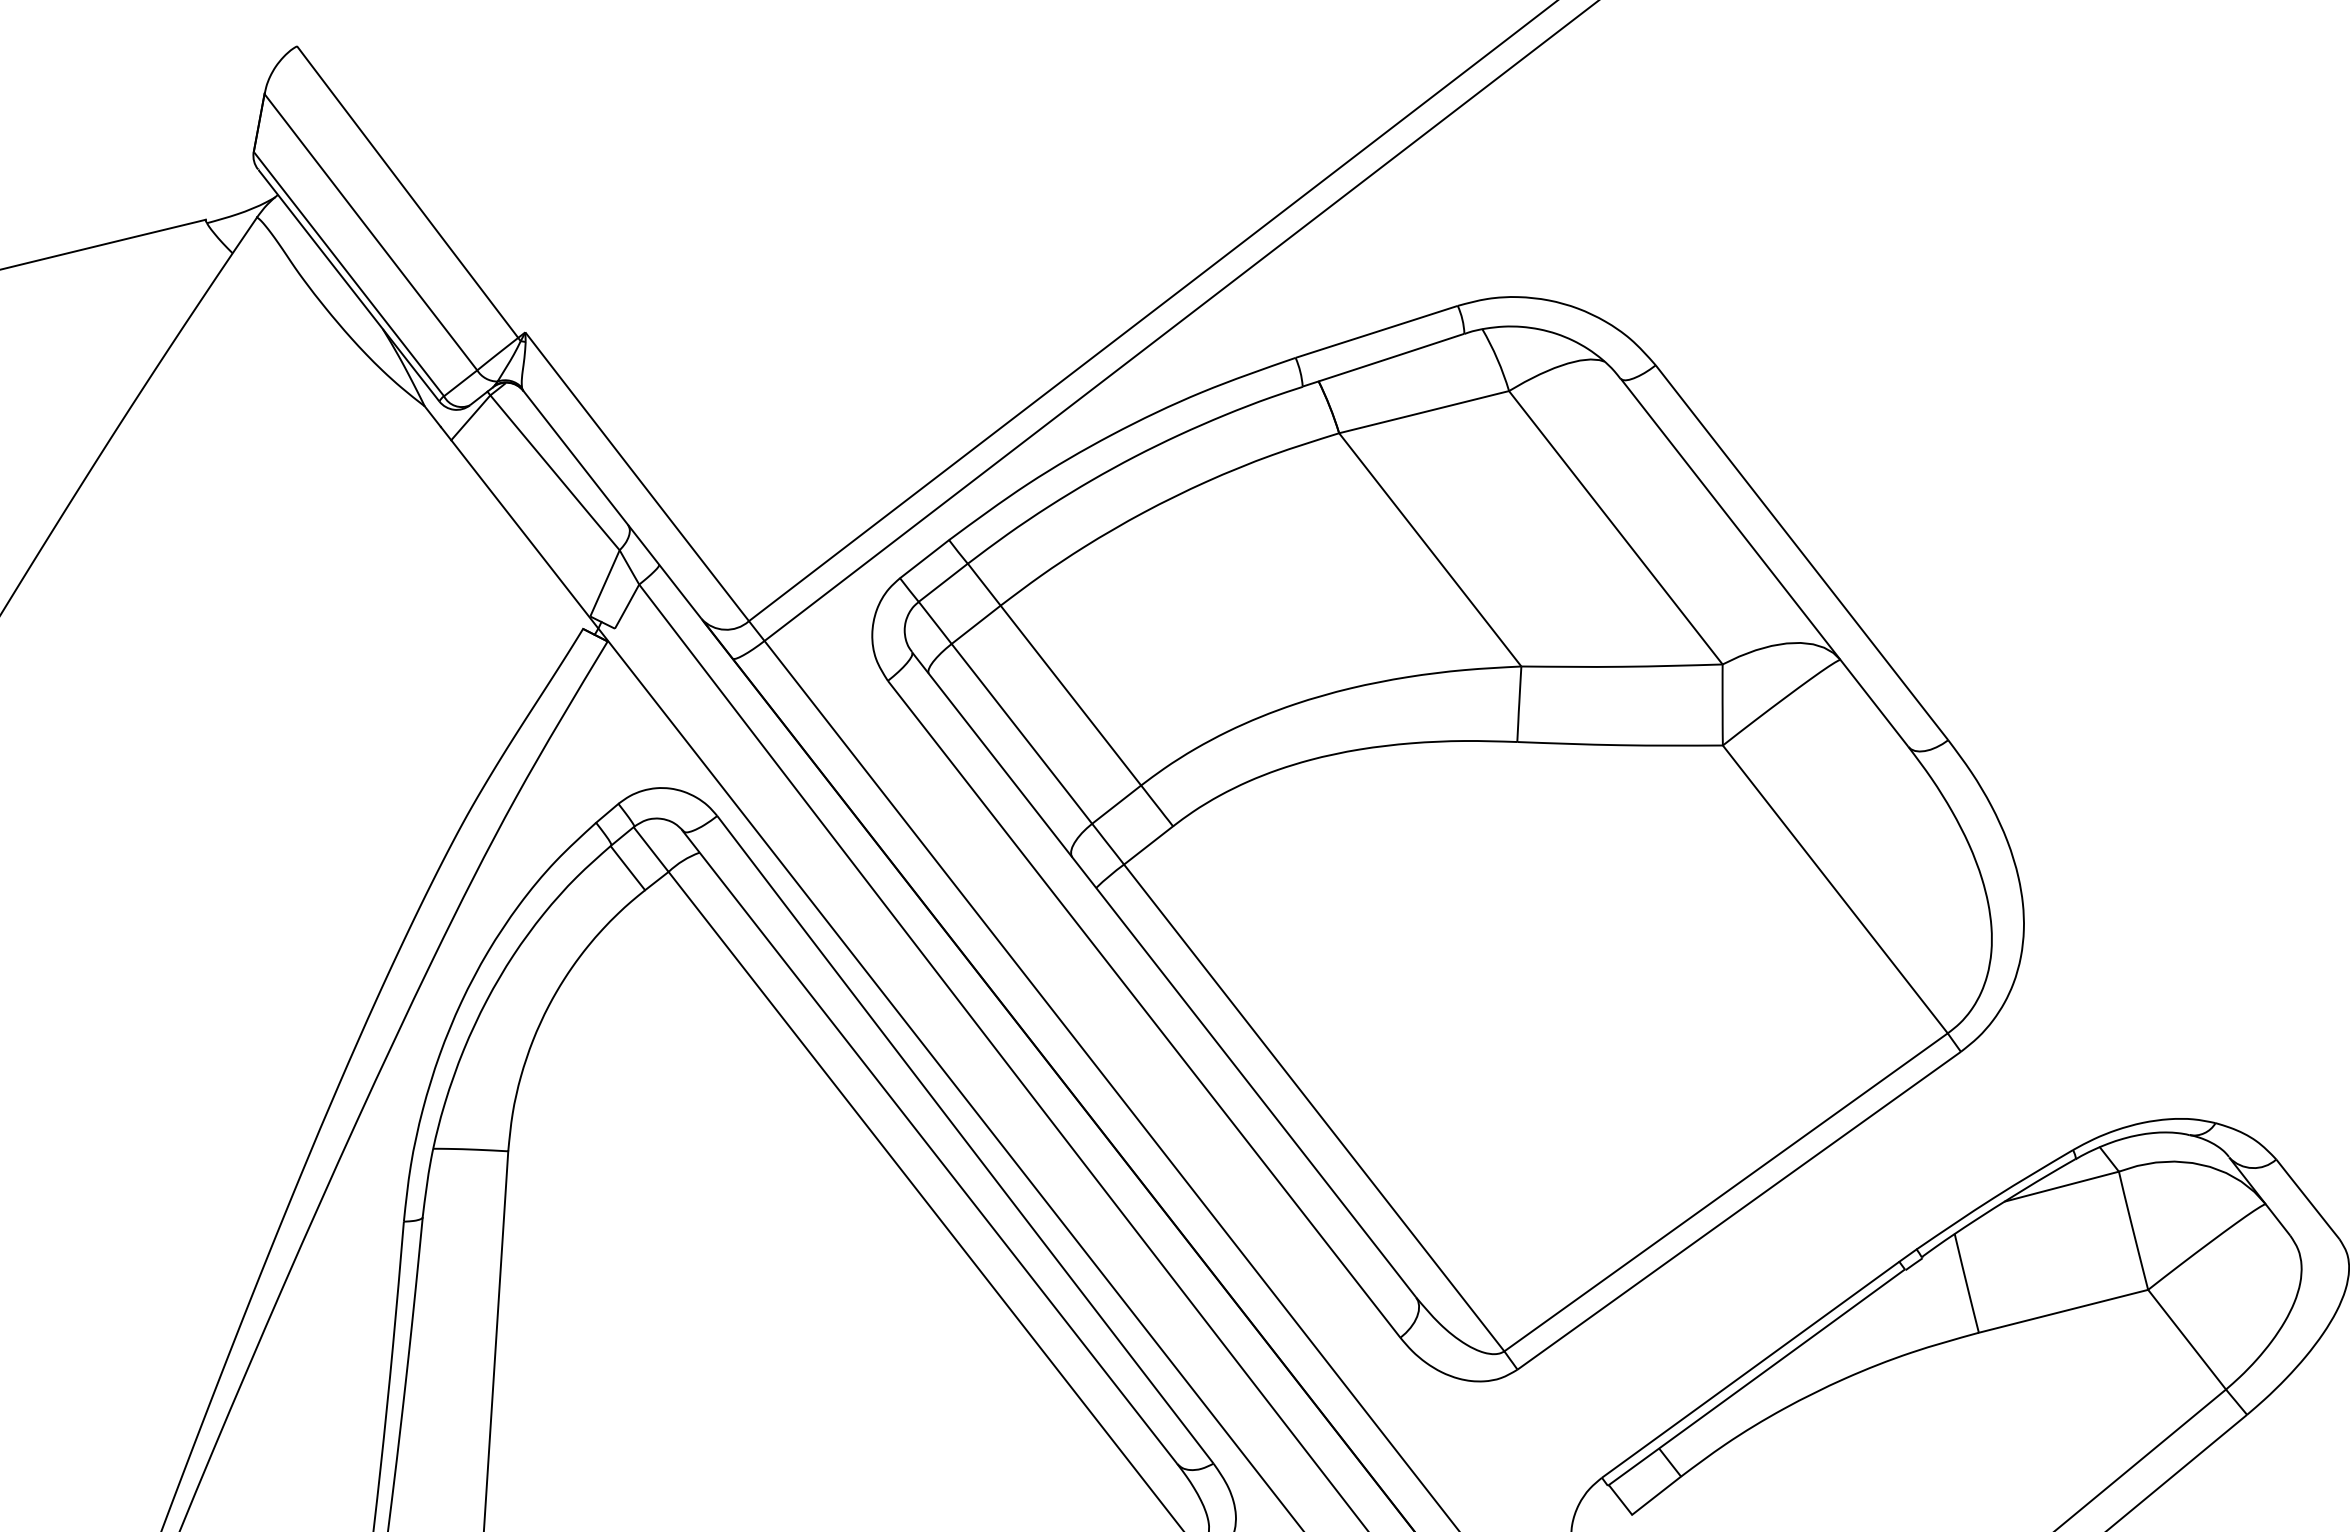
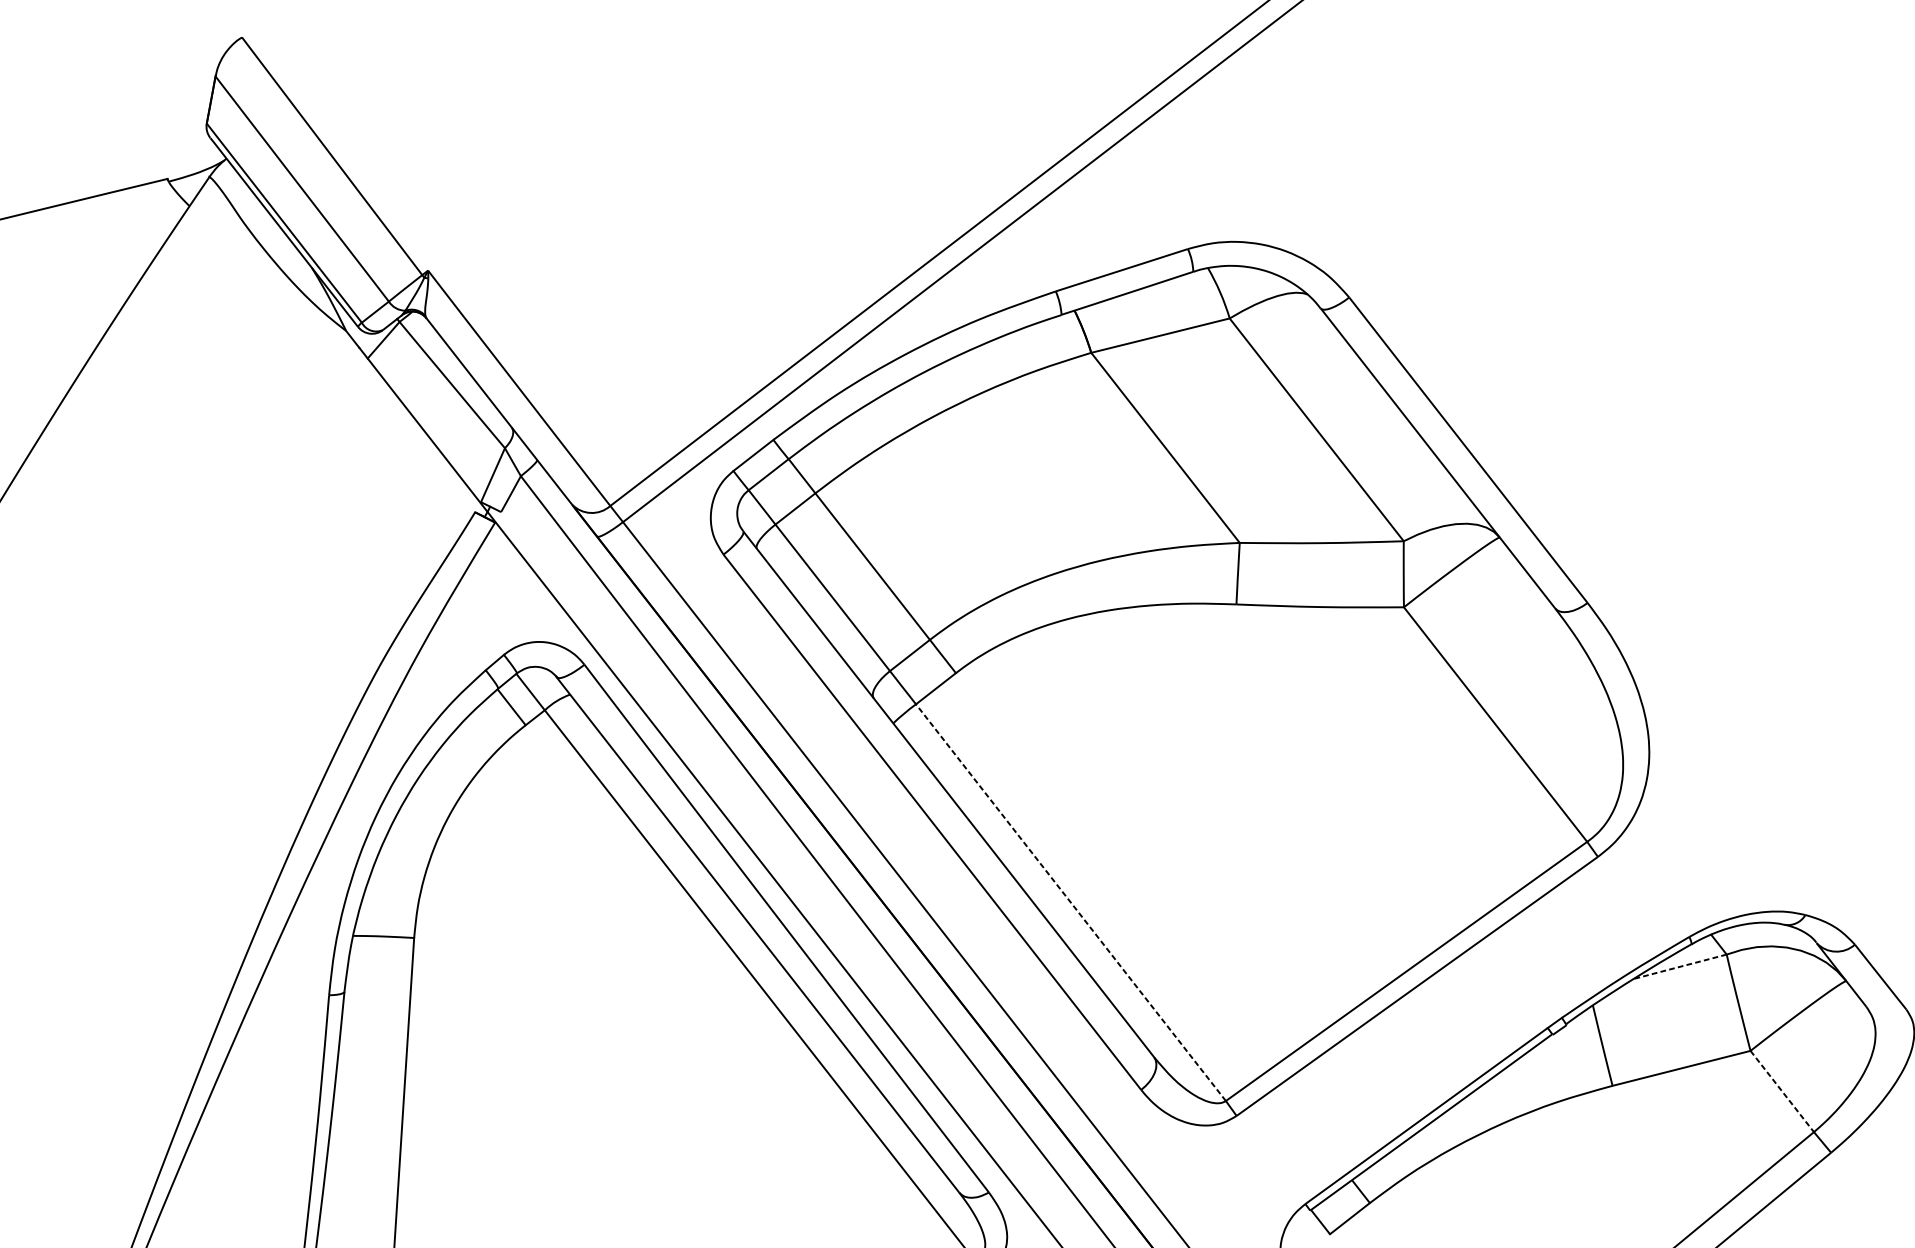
line: (1314, 1107) -> (1071, 902), solid -> dashed
line: (2061, 1186) -> (1679, 966), solid -> dashed
line: (2187, 1340) -> (1782, 1092), solid -> dashed

